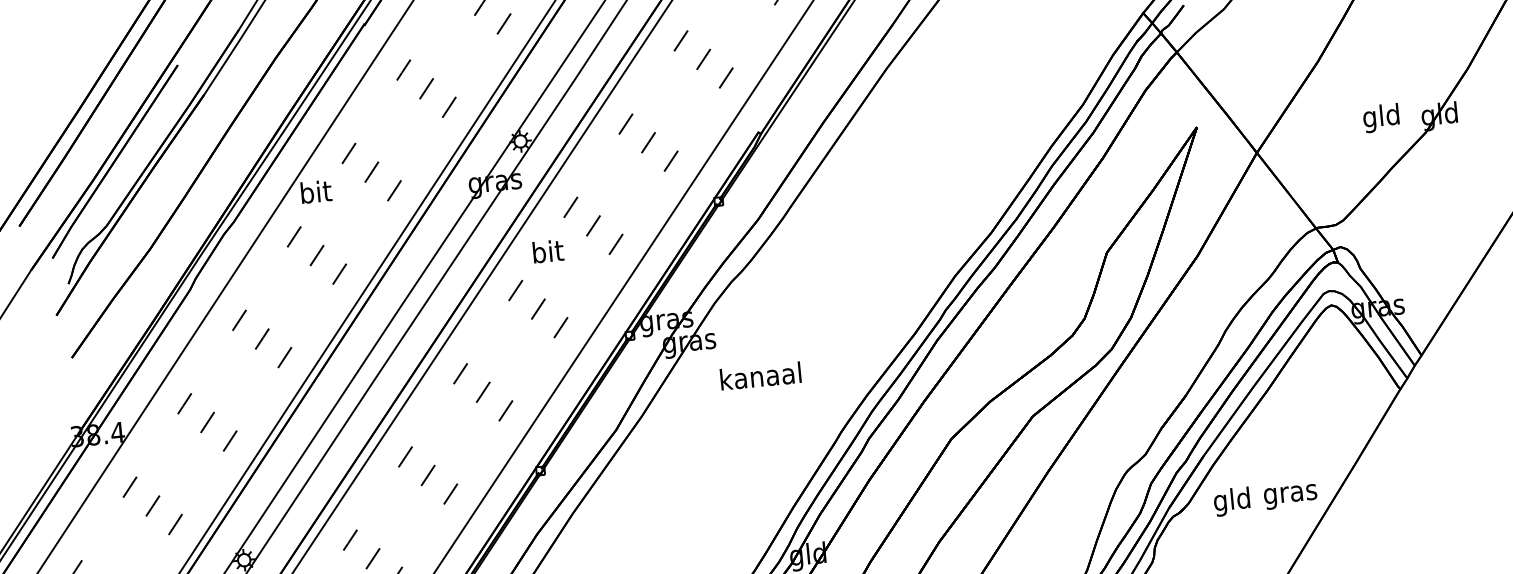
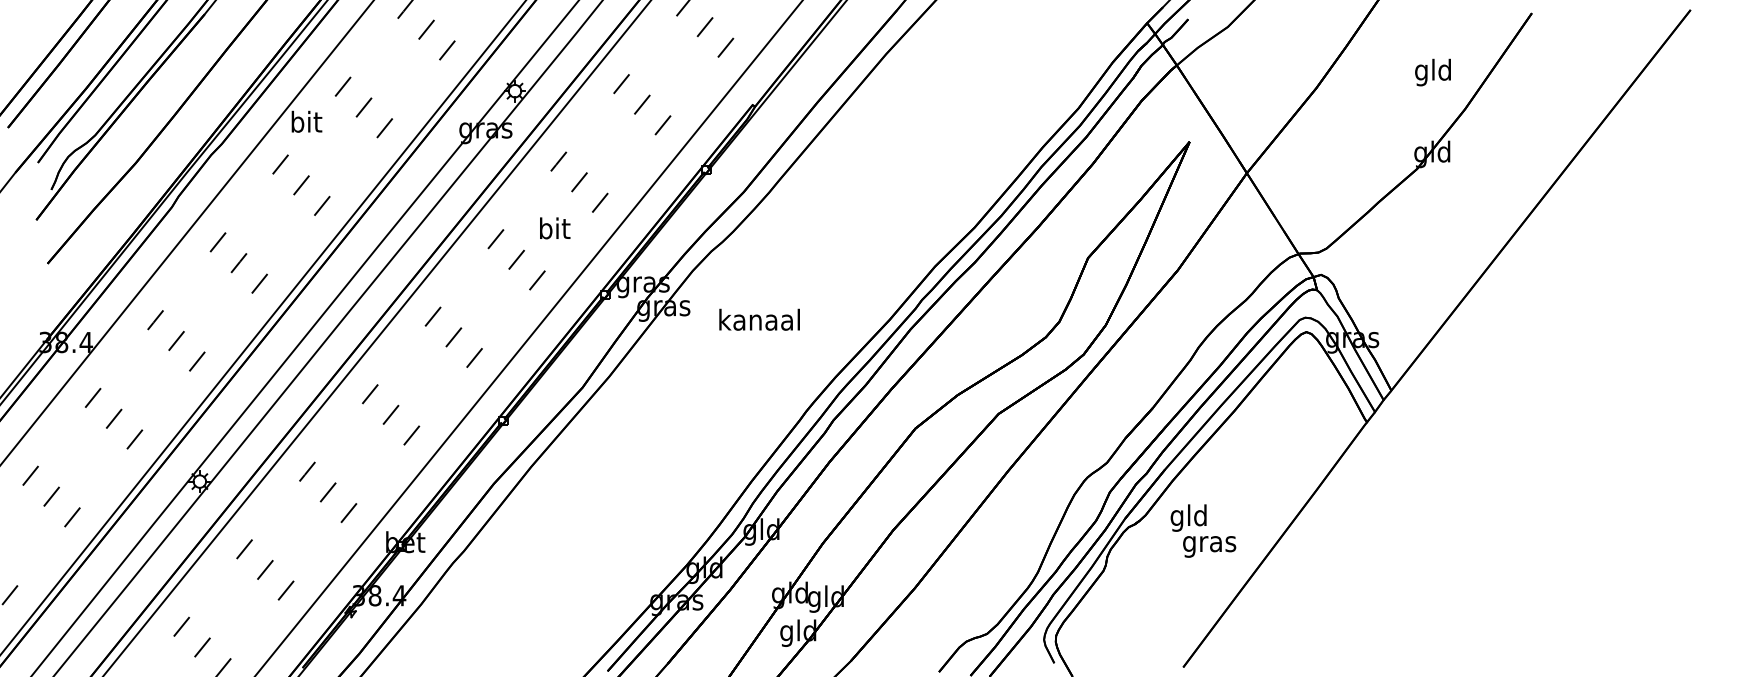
text: (1380, 118) -> (1432, 72), moved
text: (548, 251) -> (555, 228), moved
text: (760, 375) -> (759, 319), moved
text: (1290, 496) -> (1209, 546), moved

